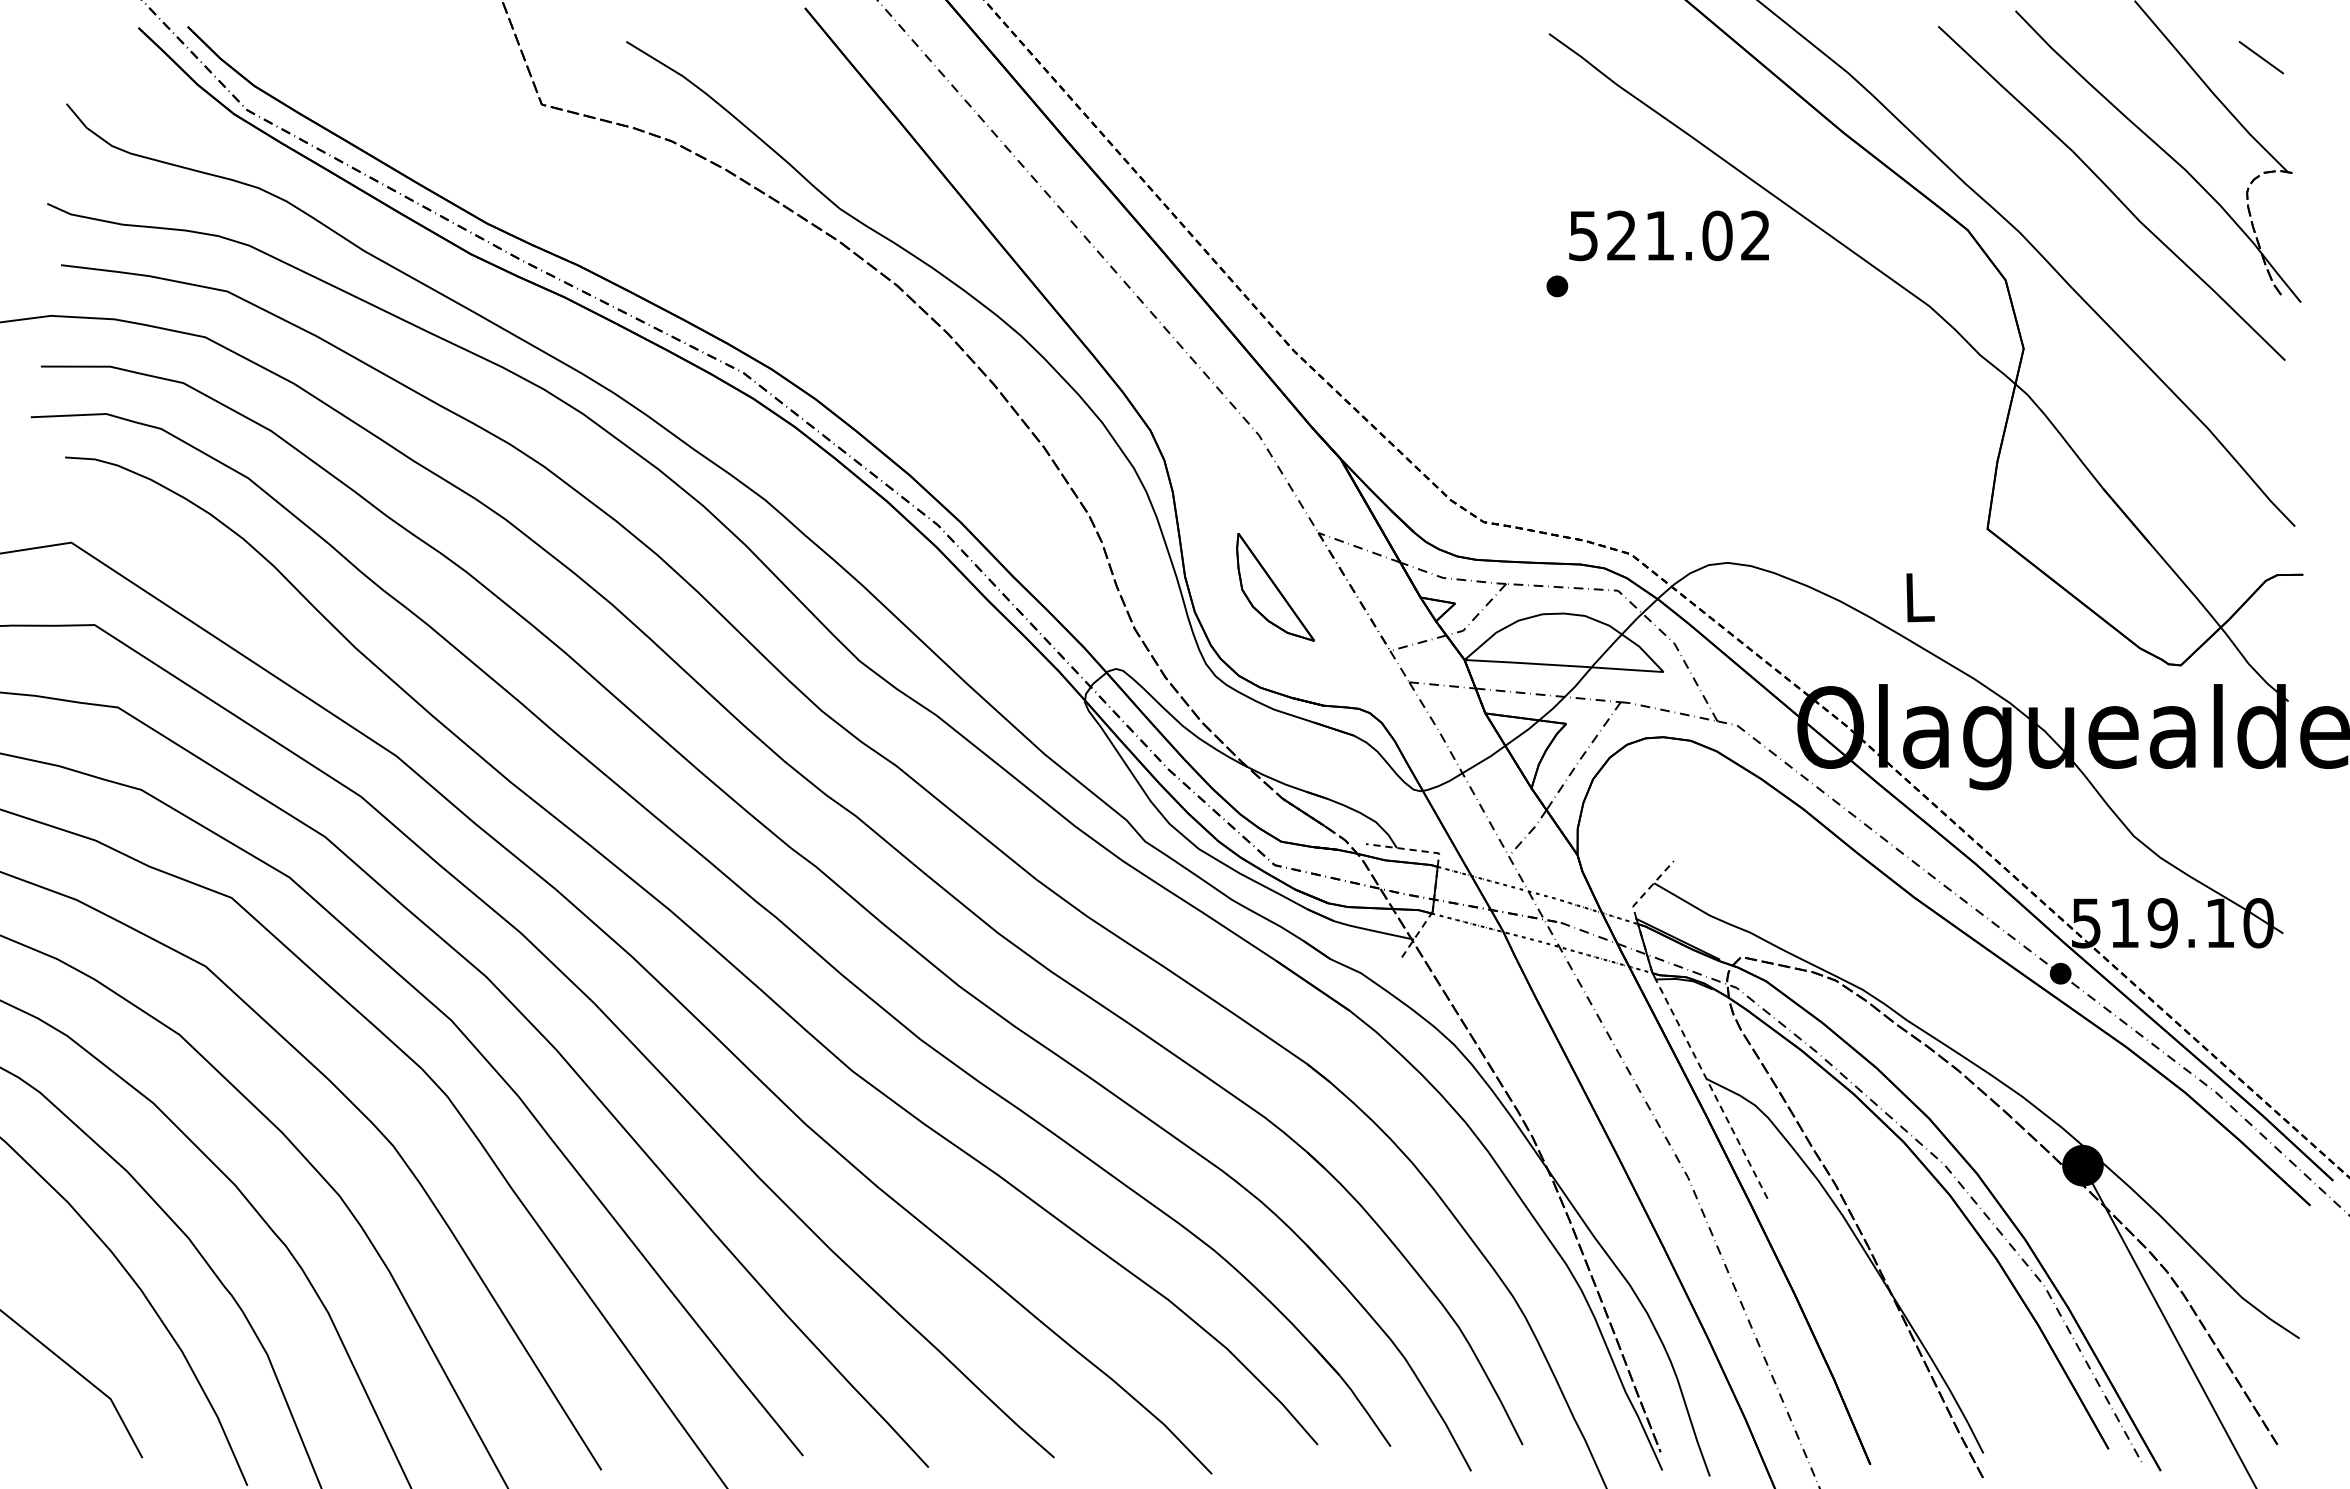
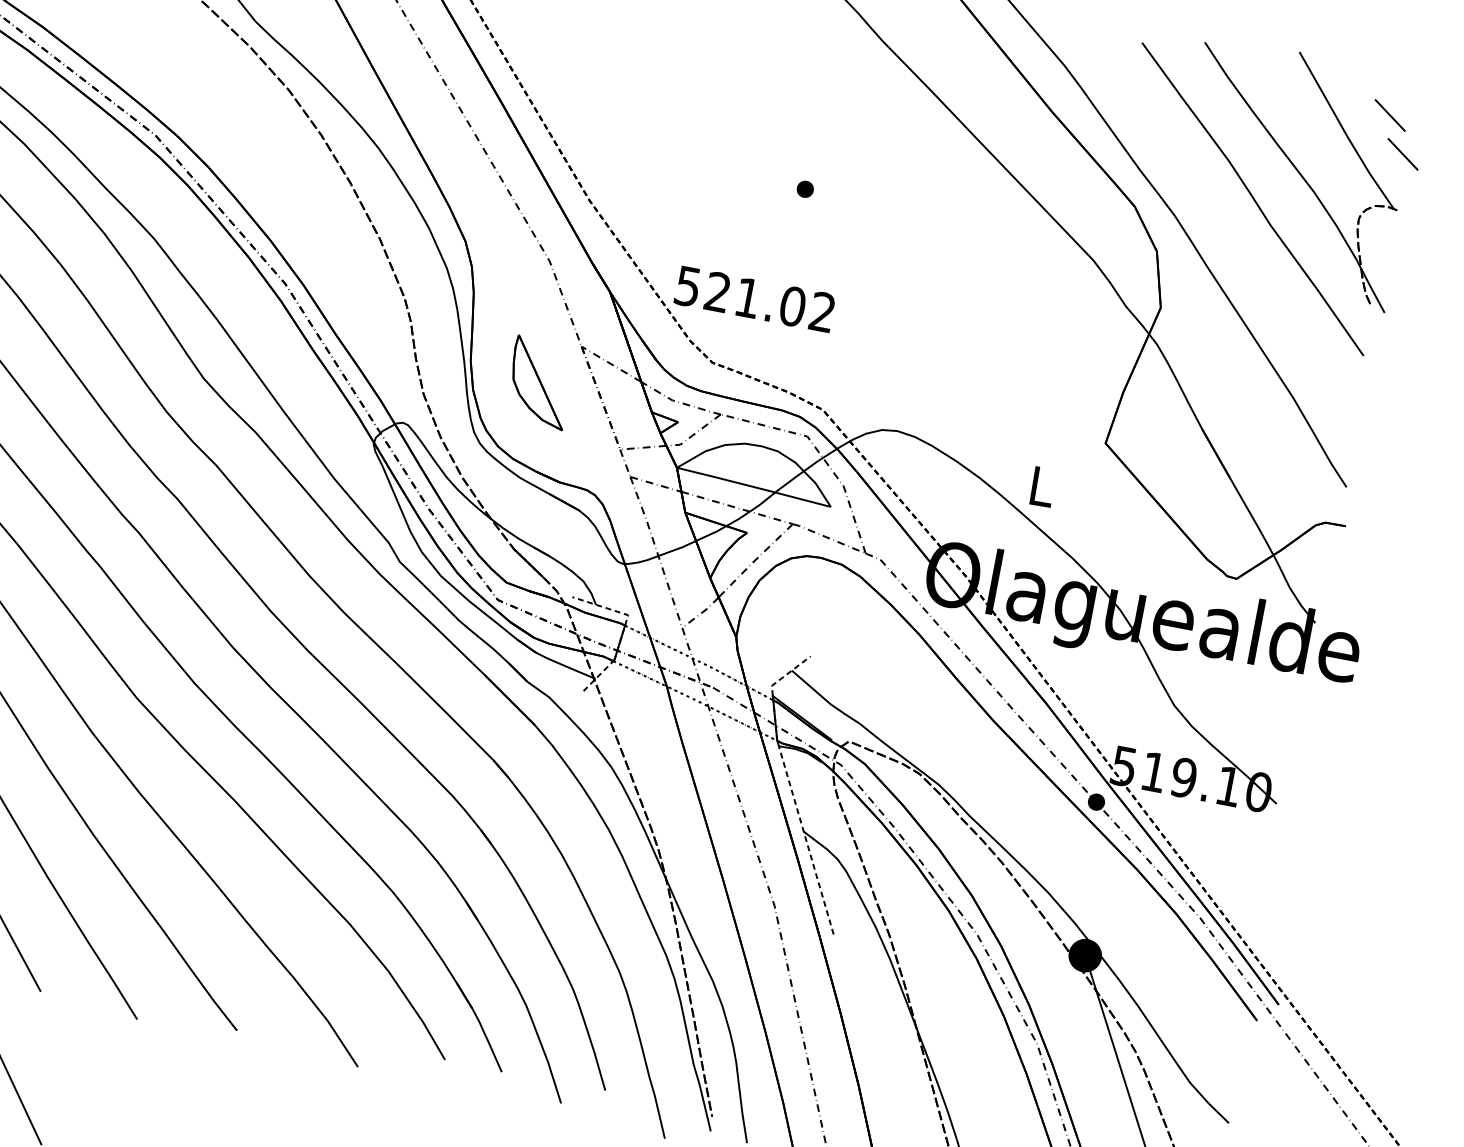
line: (2285, 102) -> (1402, 154), added
text: (1668, 235) -> (754, 298), moved

